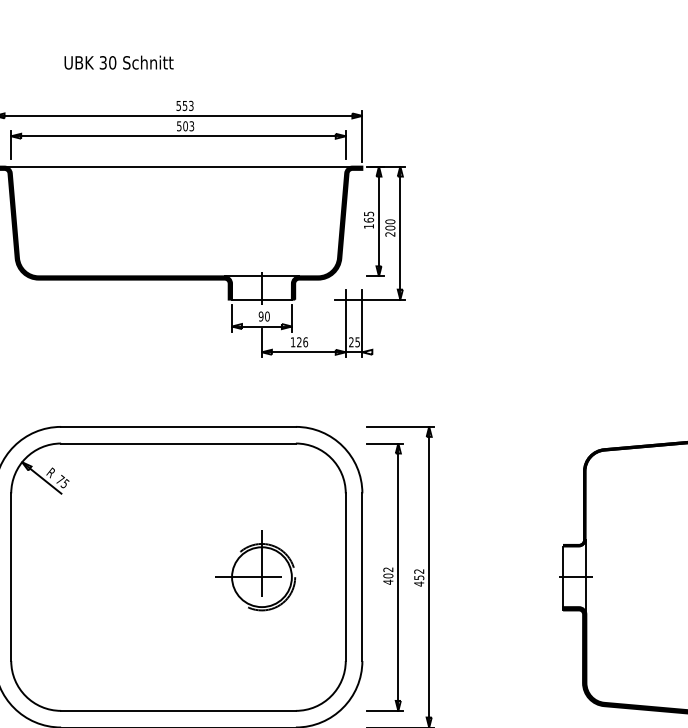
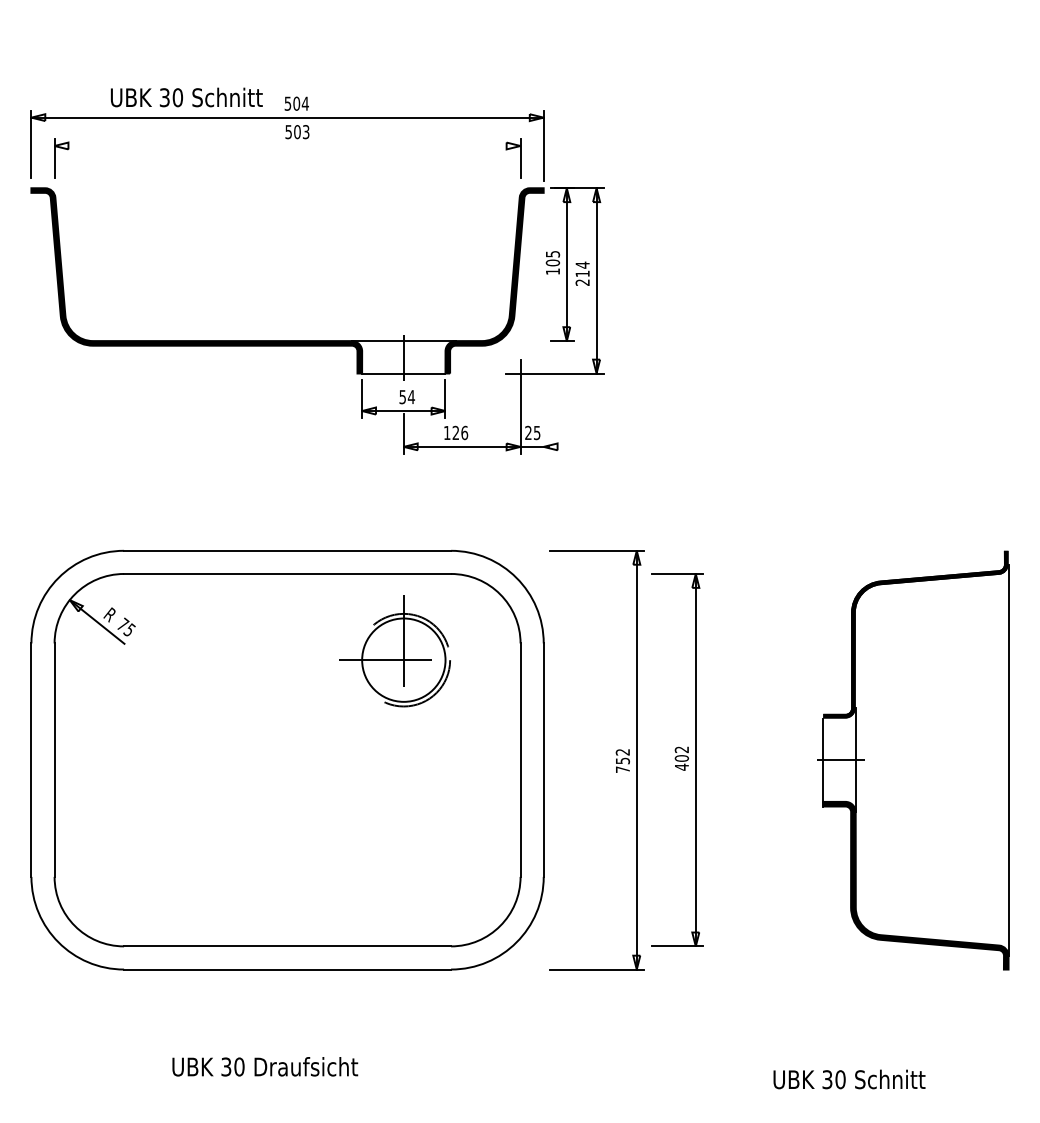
text: (118, 62) -> (186, 97), moved
text: (187, 105) -> (300, 103), 553 -> 504
line: (178, 136) -> (287, 146), removed
line: (178, 166) -> (287, 188), removed
text: (368, 219) -> (552, 262), 165 -> 105
text: (390, 224) -> (582, 269), 200 -> 214
text: (264, 316) -> (407, 397), 90 -> 54
line: (362, 323) -> (543, 406), removed
part: (255, 570) -> (394, 651), moved
part: (385, 576) -> (677, 759), moved
text: (418, 583) -> (622, 769), 452 -> 752

